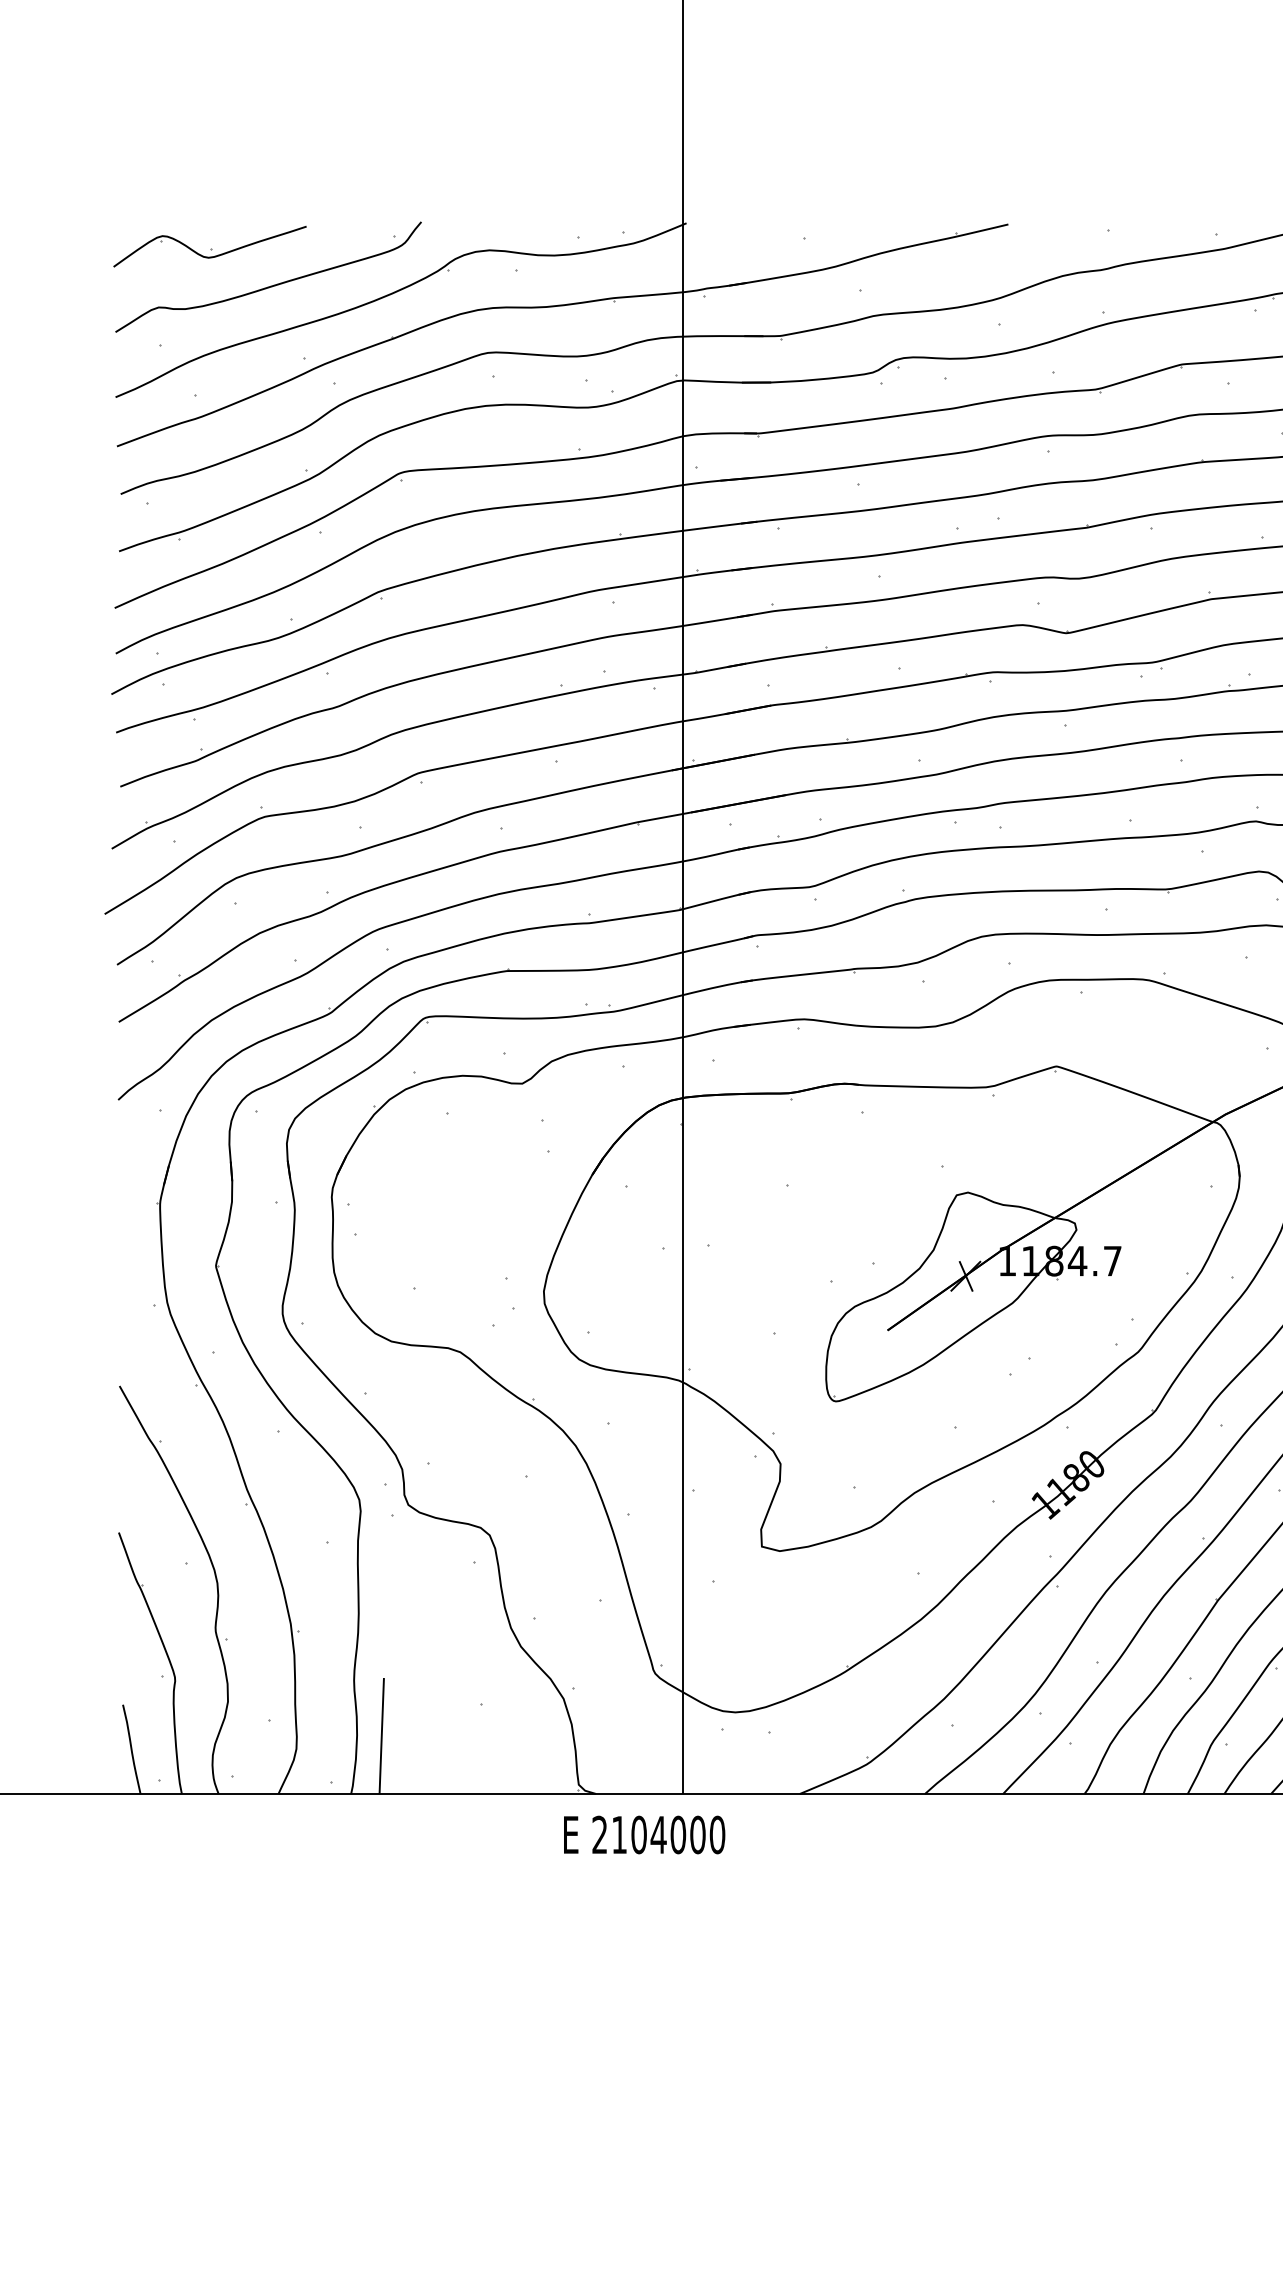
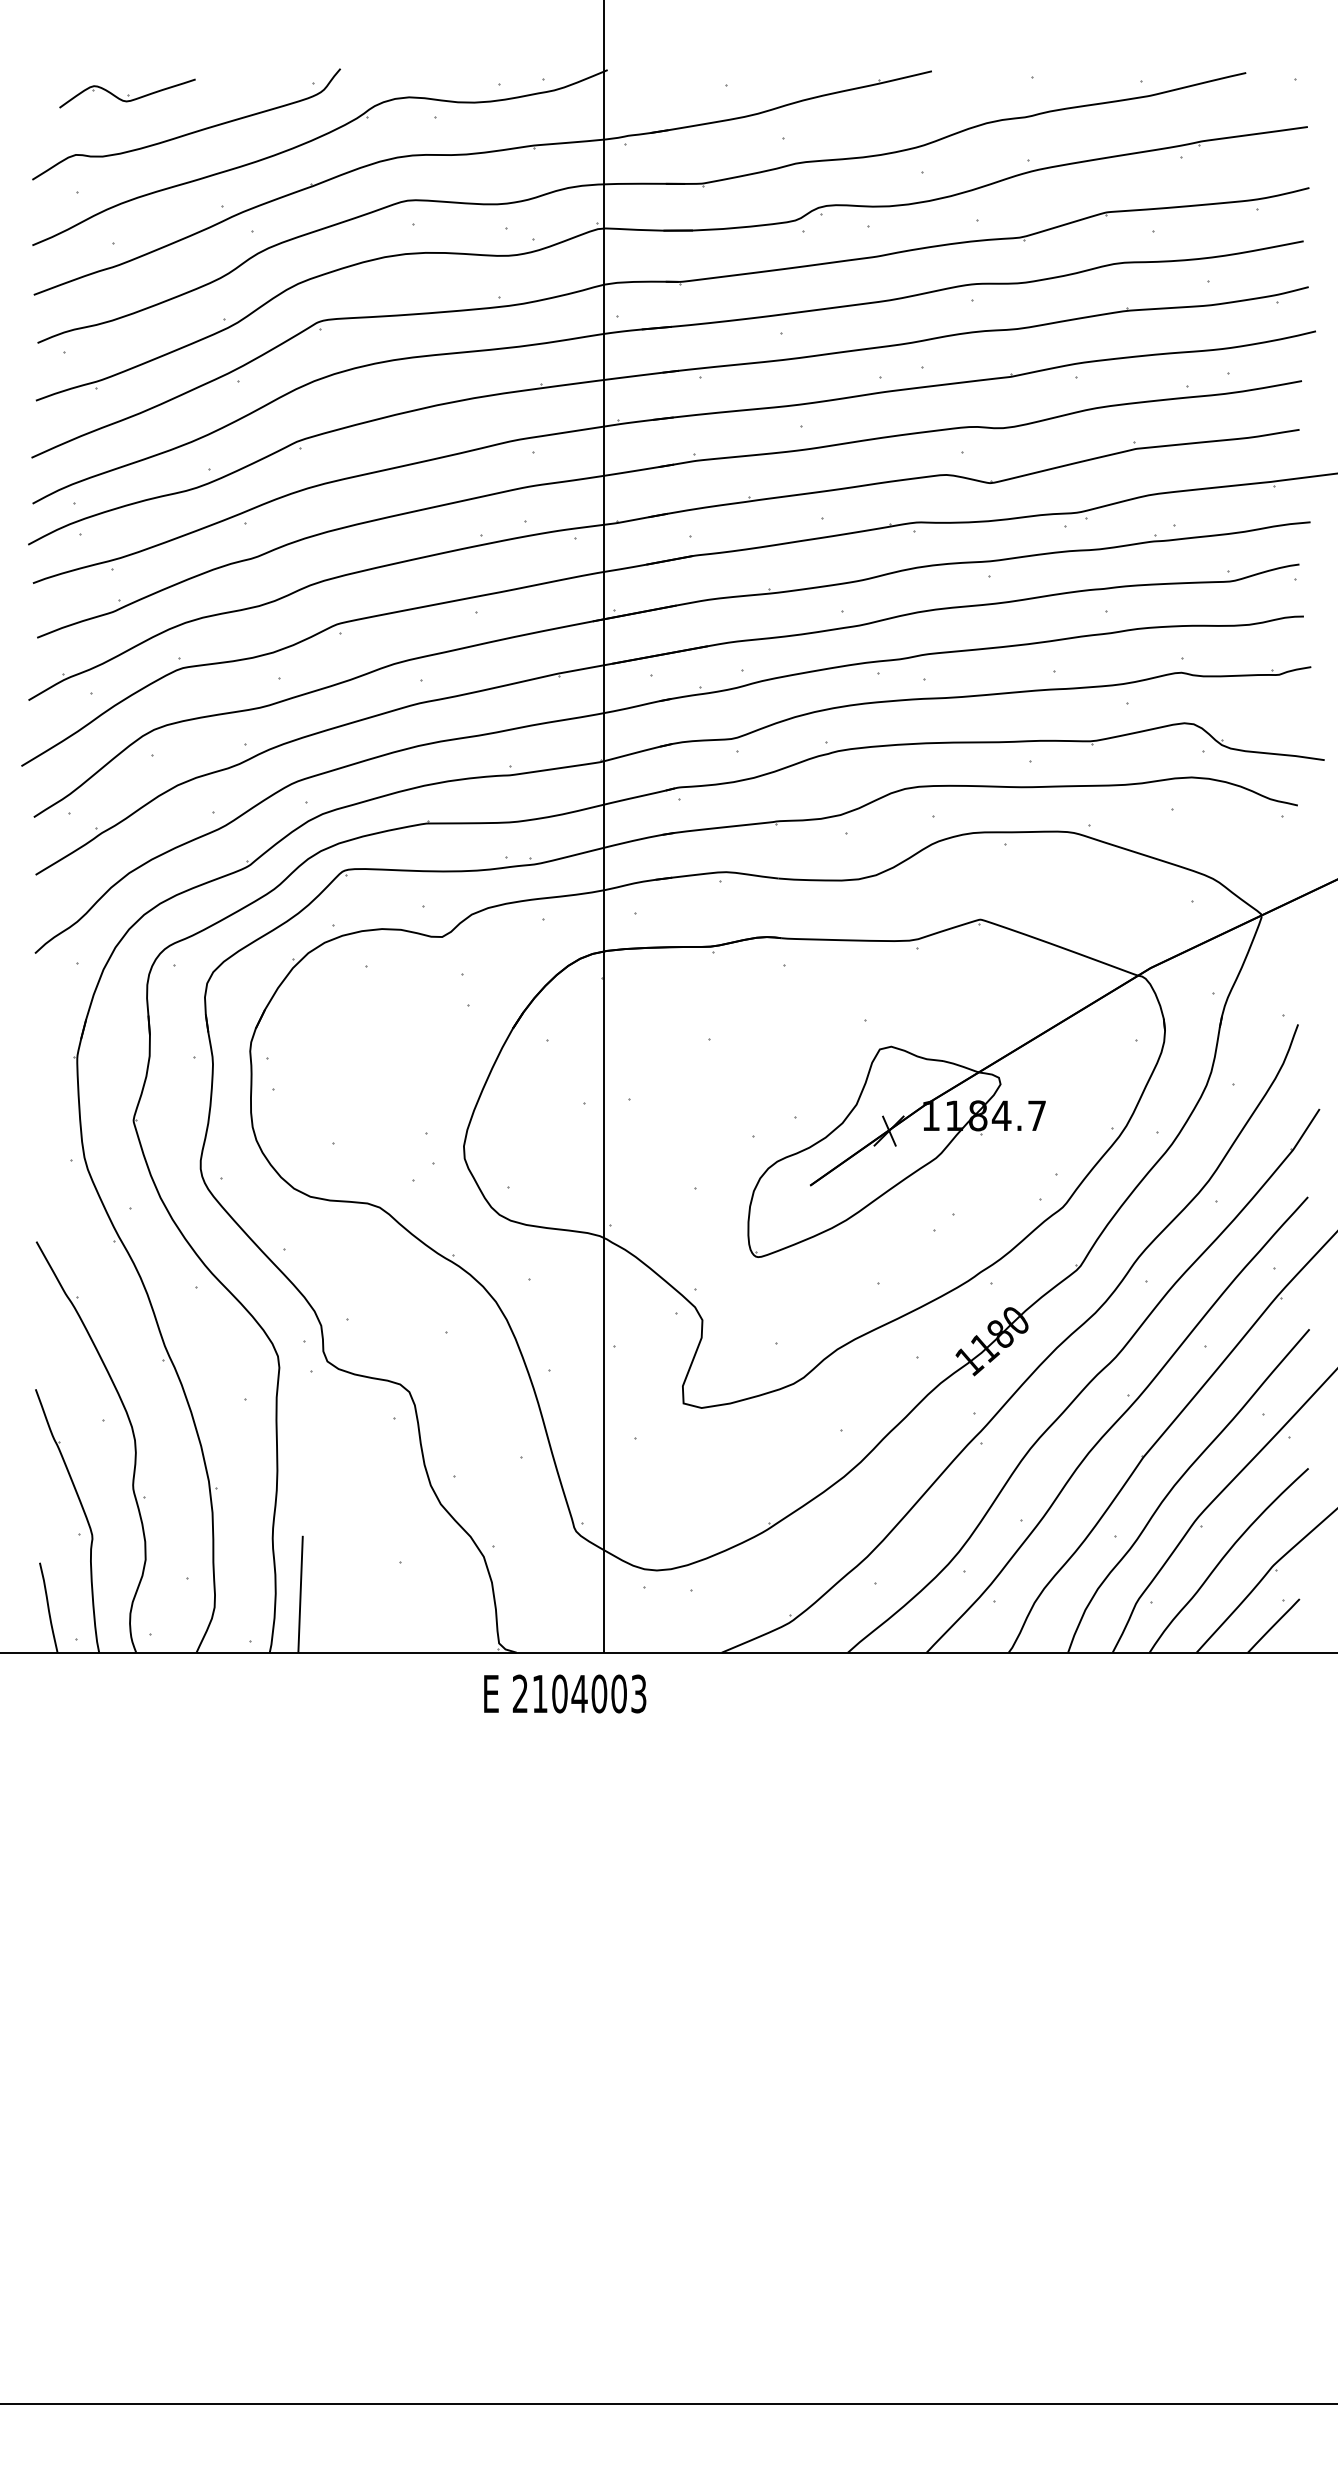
part: (209, 246) -> (127, 93), size x0.7
text: (717, 1834) -> (638, 1693), 2104000 -> 2104003

